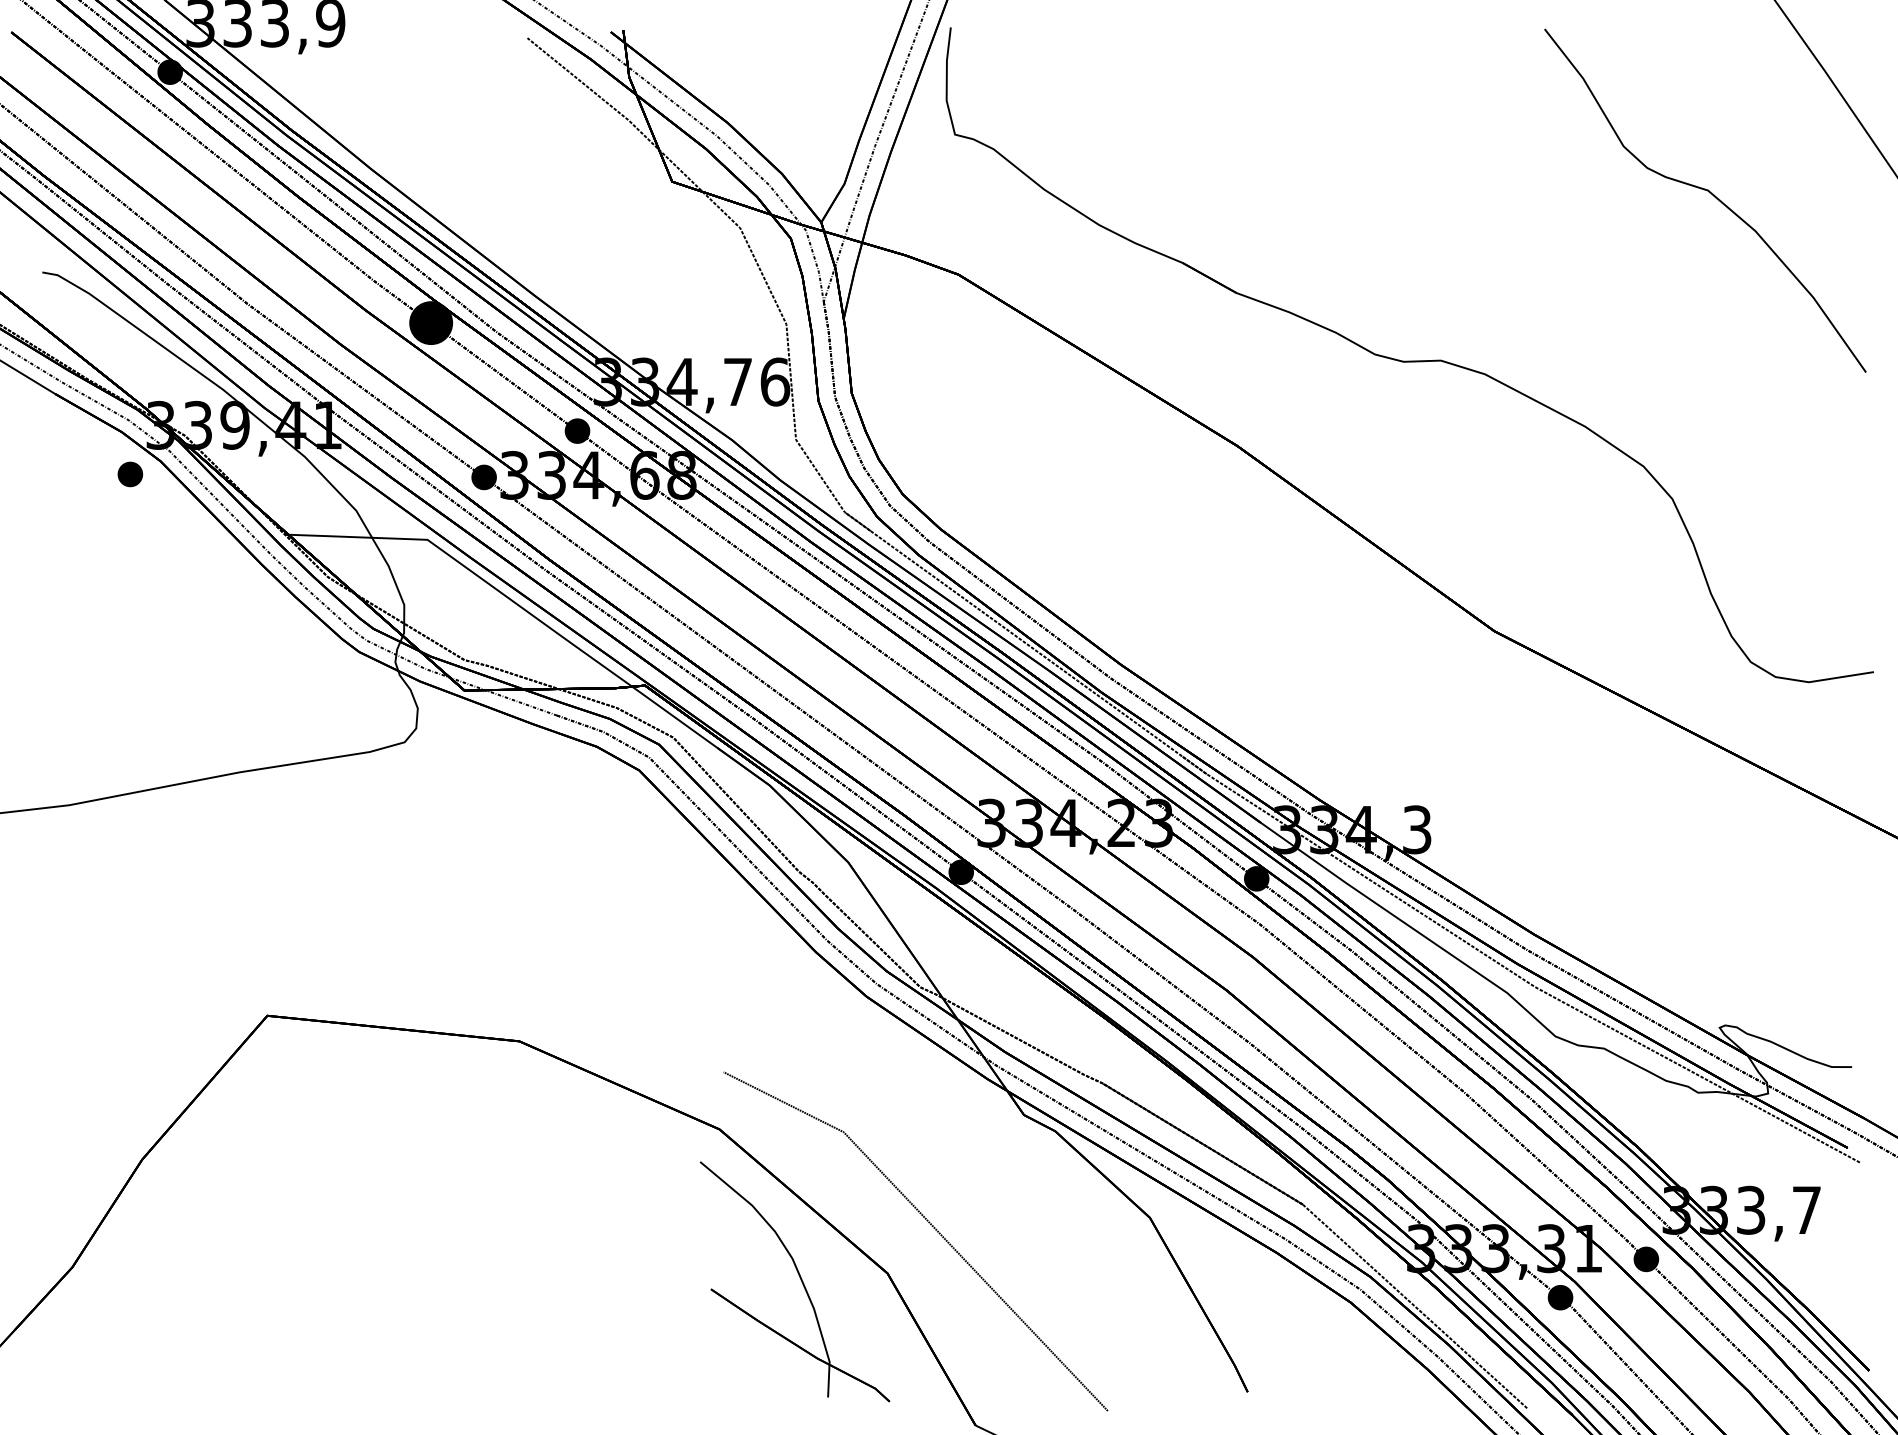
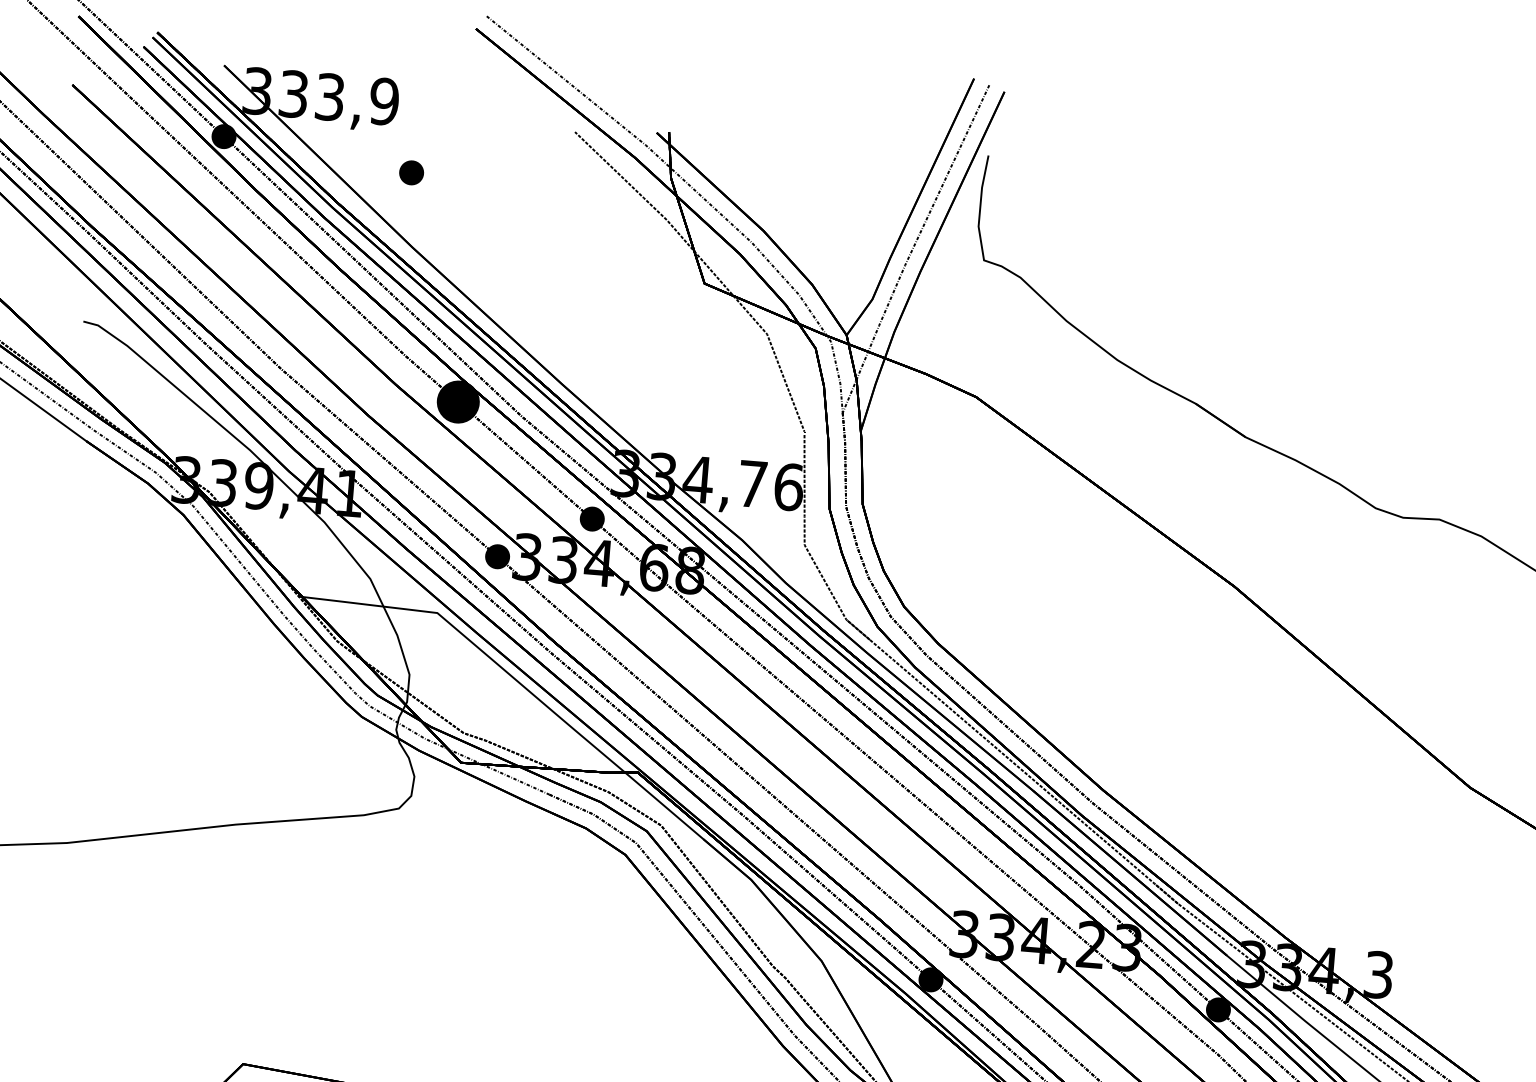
part: (130, 474) -> (411, 172), moved

